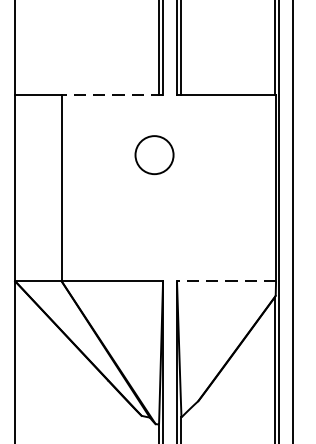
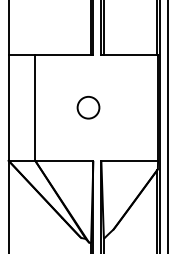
line: (110, 95) -> (63, 54), dashed -> solid
circle: (154, 154) -> (88, 107), moved
line: (226, 280) -> (129, 160), dashed -> solid

